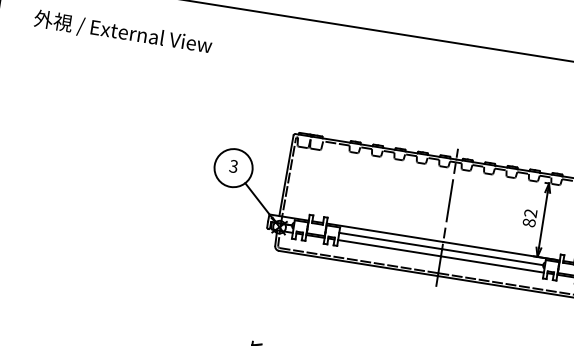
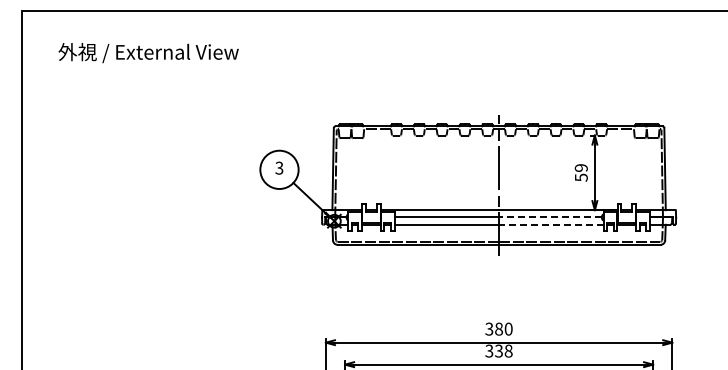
text: (529, 217) -> (580, 172), 82 -> 59
line: (491, 257) -> (549, 217), solid -> dashed
line: (491, 264) -> (550, 224), solid -> dashed

